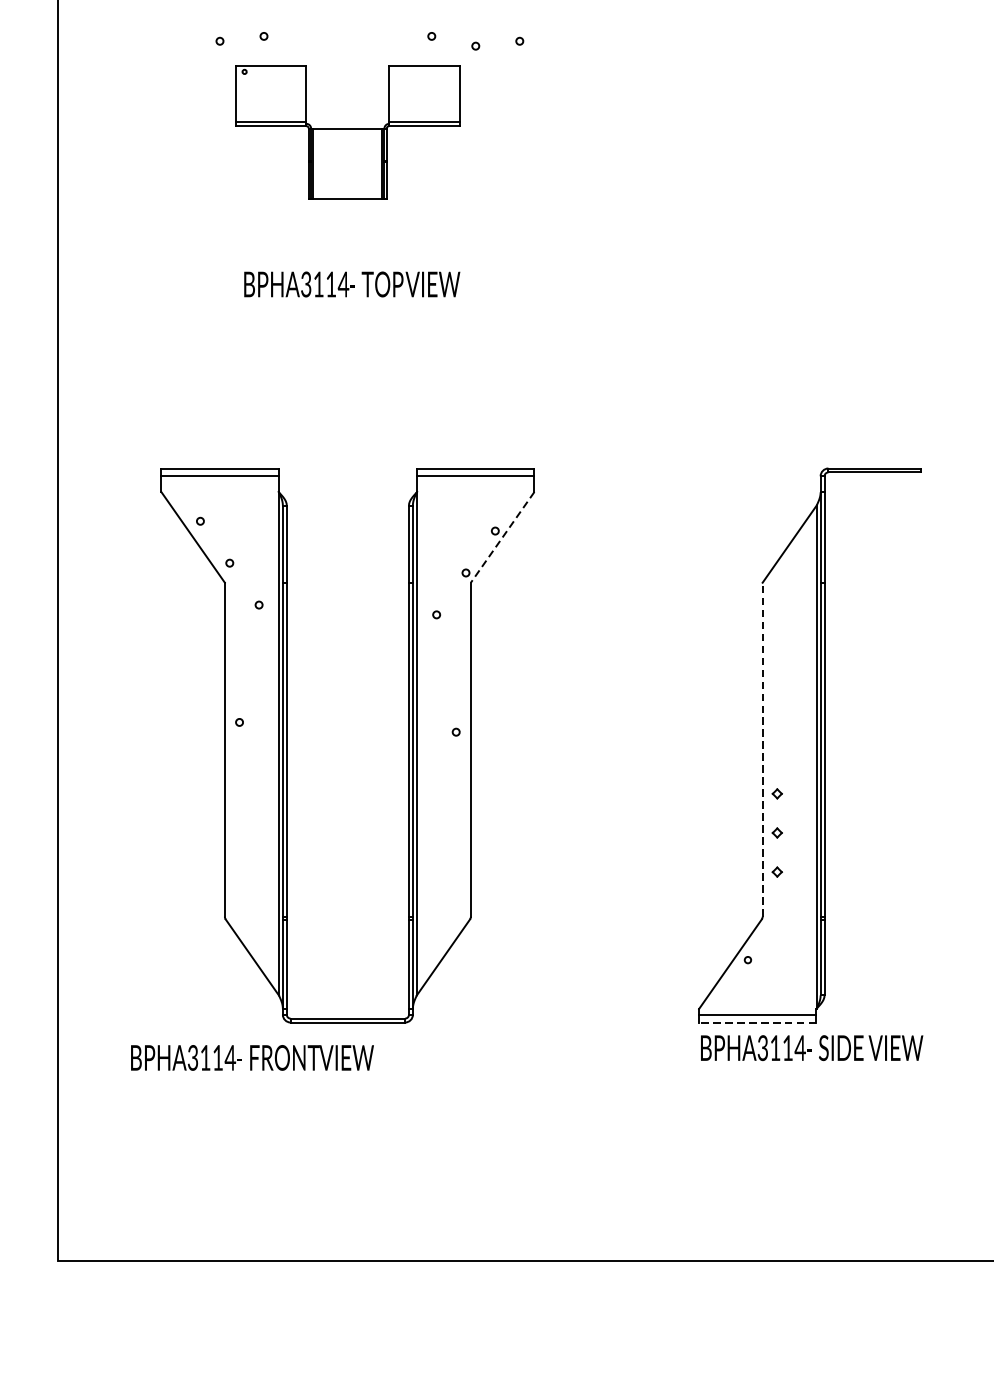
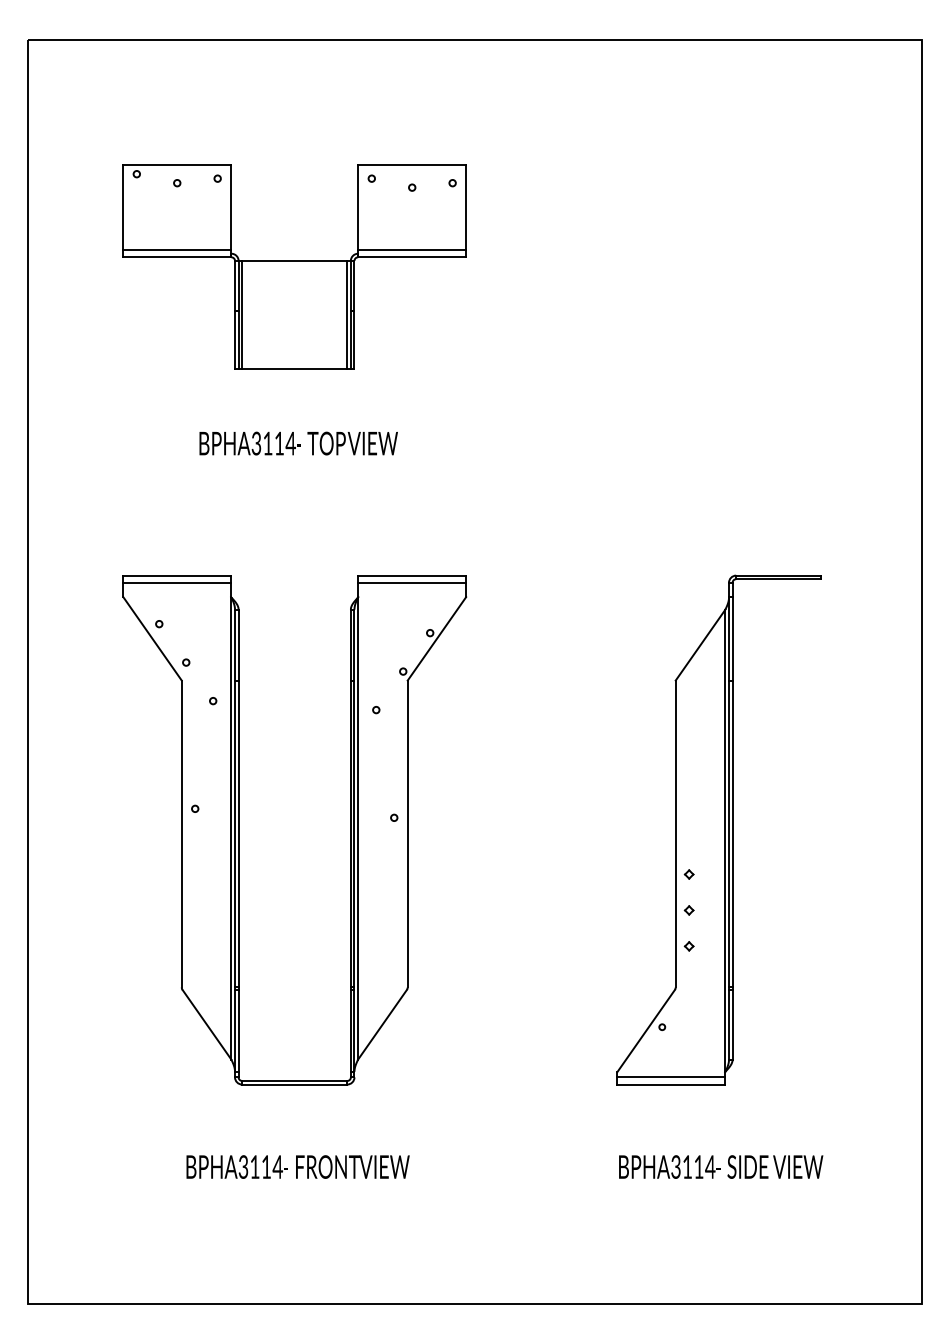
part: (347, 131) -> (294, 266), size x1.67
text: (351, 284) -> (298, 443), moved
line: (502, 536) -> (436, 638), dashed -> solid
line: (762, 749) -> (675, 833), dashed -> solid
line: (758, 1022) -> (671, 1084), dashed -> solid
text: (812, 1047) -> (721, 1166), moved
text: (251, 1057) -> (297, 1166), moved

